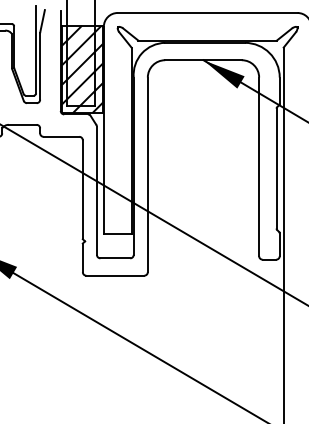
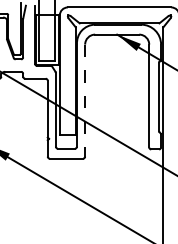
hatch: (82, 68) -> (47, 39), removed
line: (148, 176) -> (85, 101), solid -> dashed

